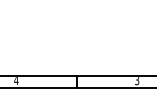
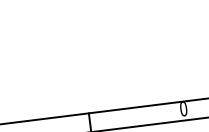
text: (137, 81) -> (184, 110), 3 -> 0

